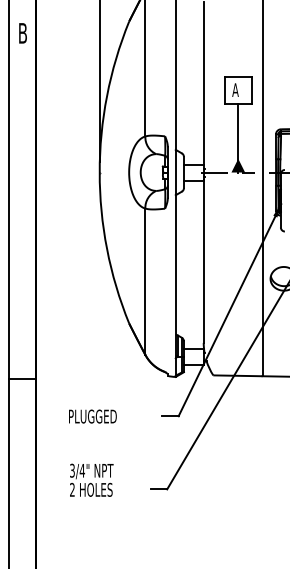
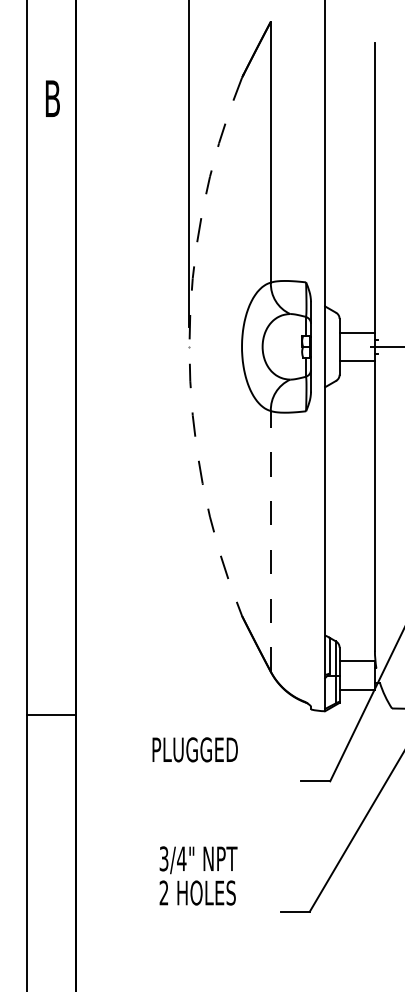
arc: (99, 172) -> (189, 346), solid -> dashed
line: (145, 281) -> (271, 541), solid -> dashed
text: (92, 416) -> (194, 749), moved
text: (91, 479) -> (198, 874), moved

